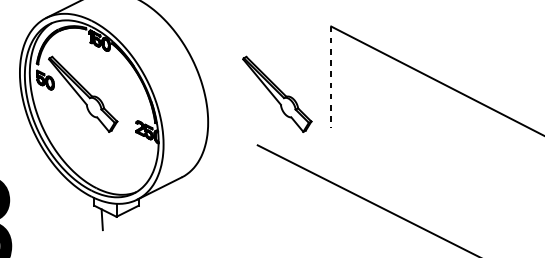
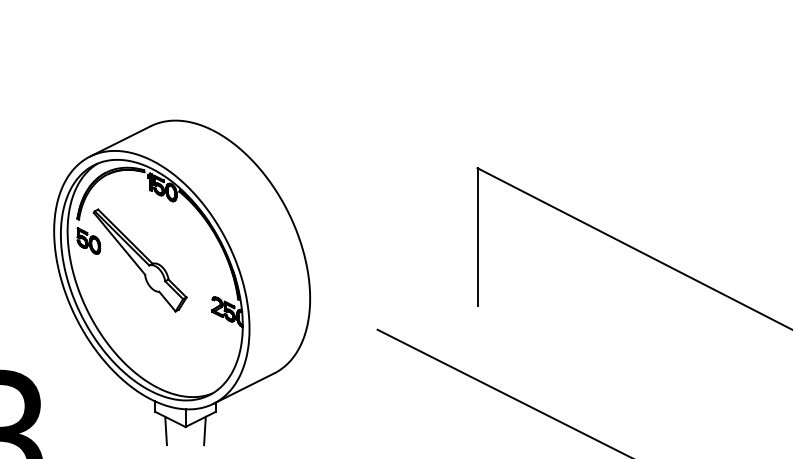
line: (331, 77) -> (477, 237), dashed -> solid
part: (276, 94) -> (403, 260), removed
line: (130, 219) -> (204, 430), added

